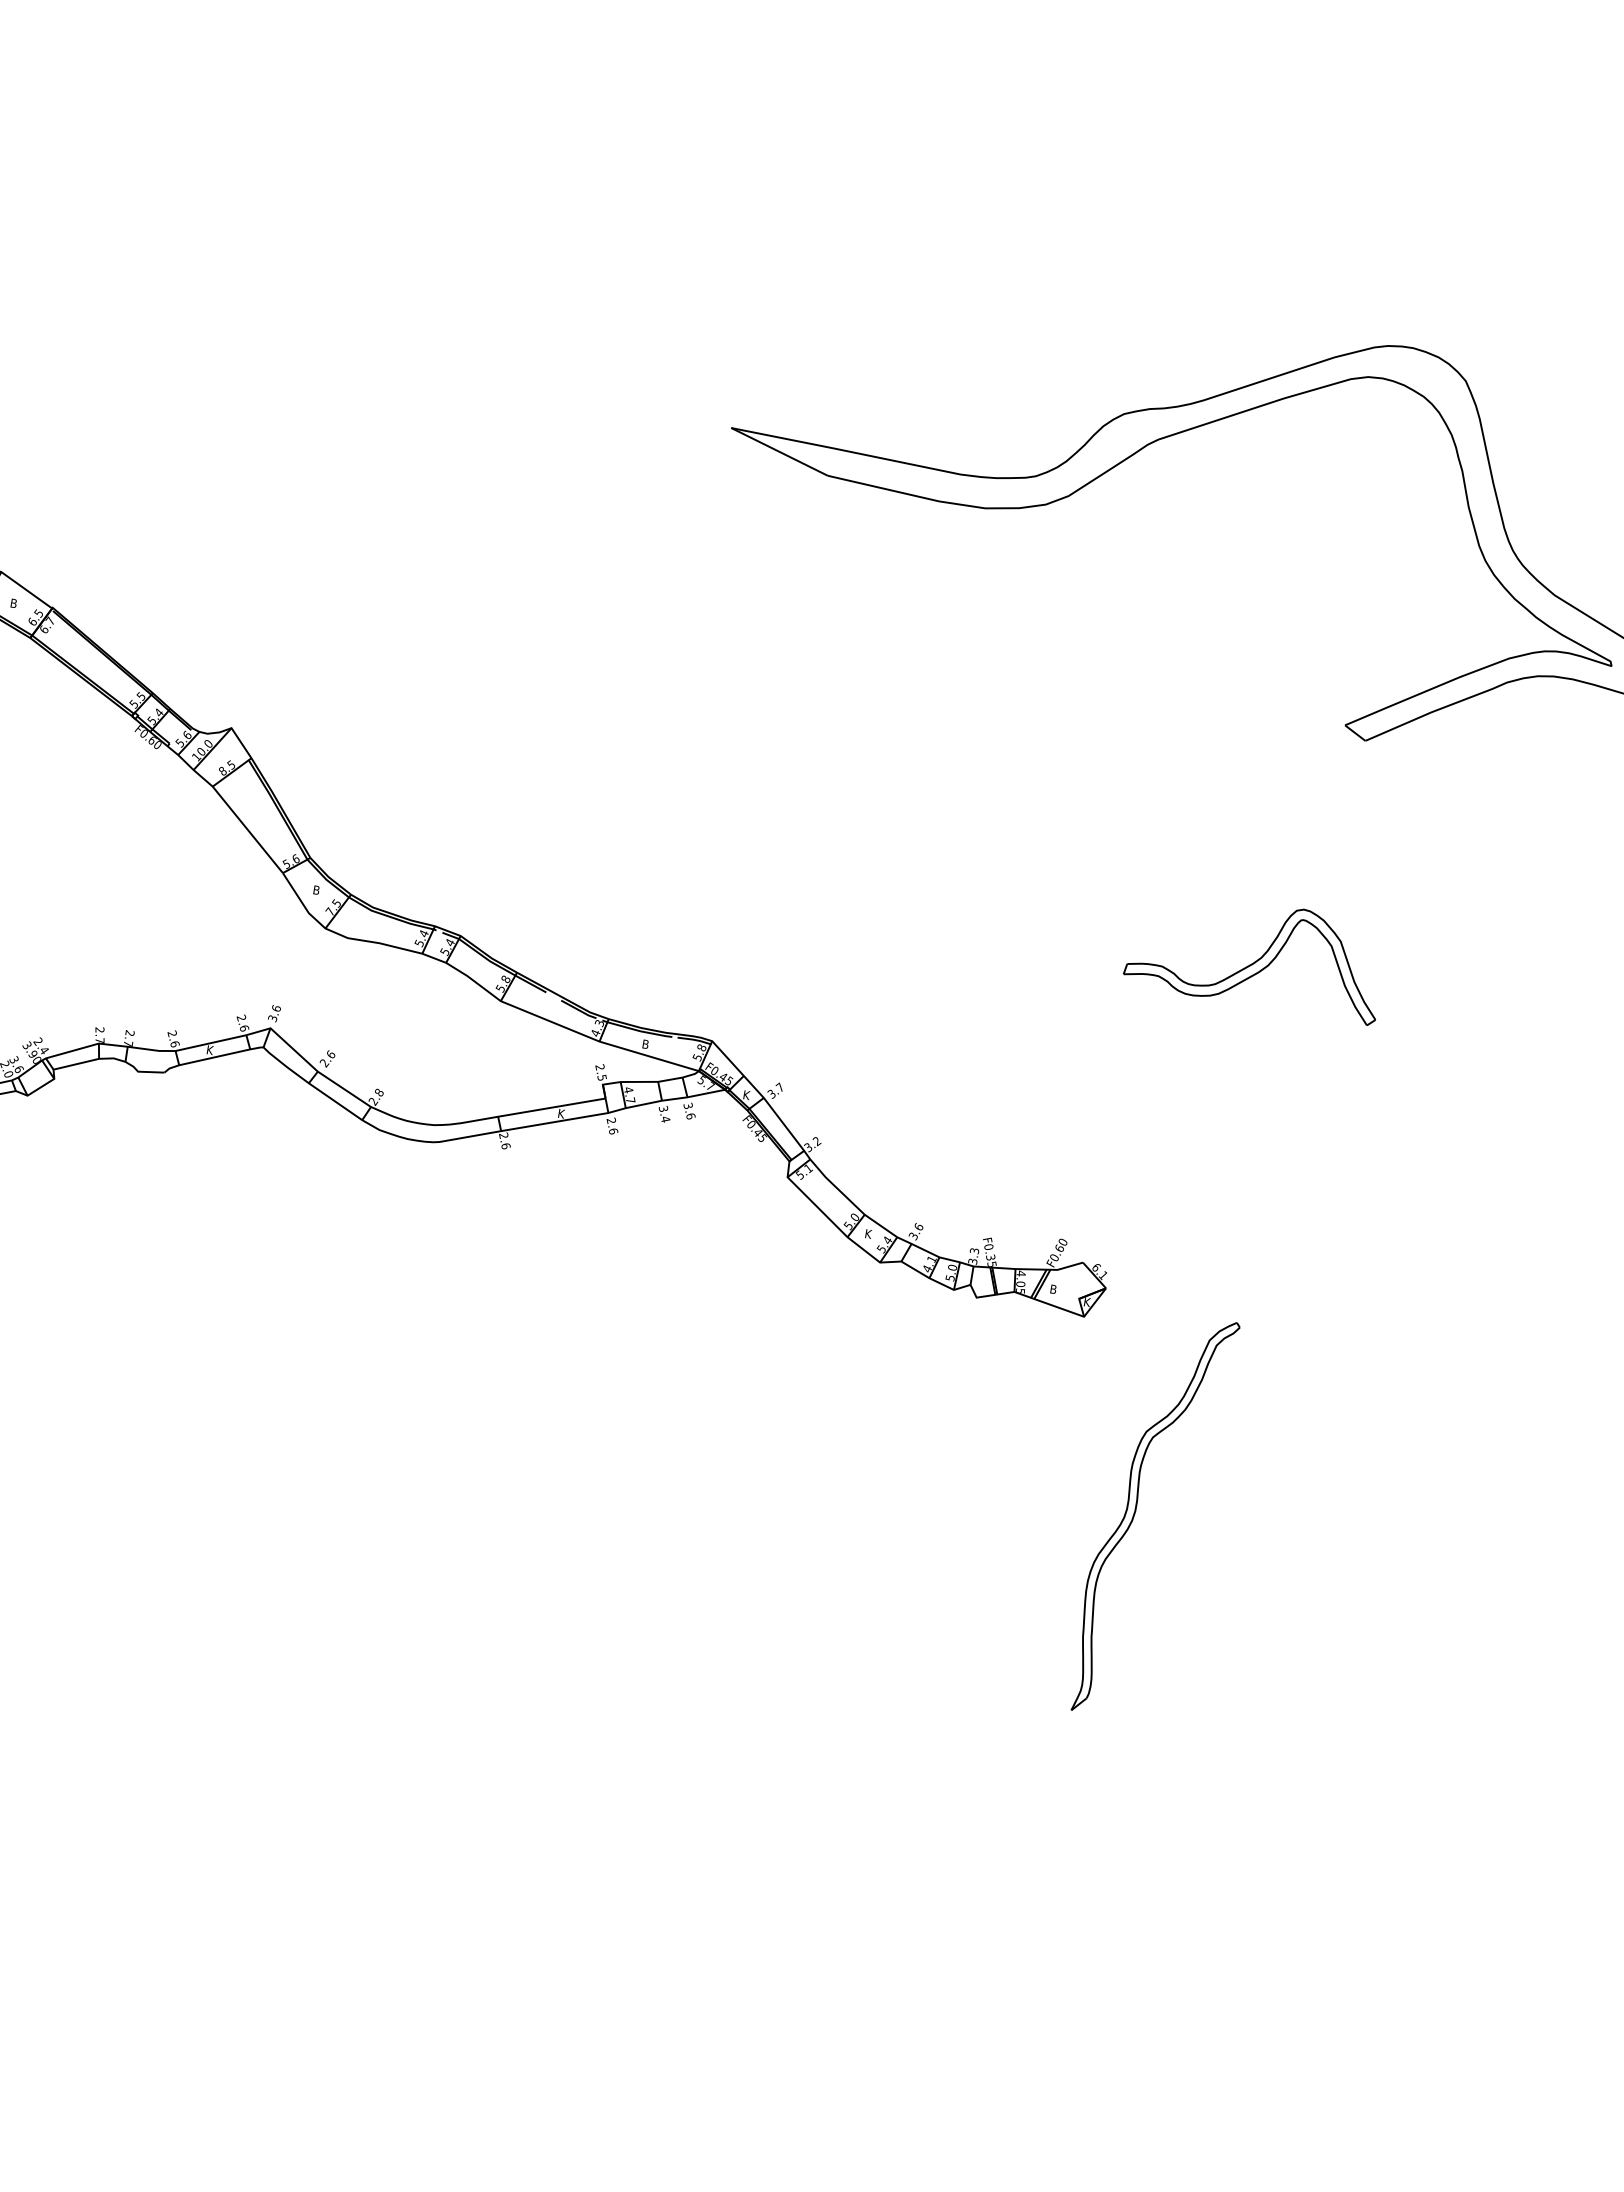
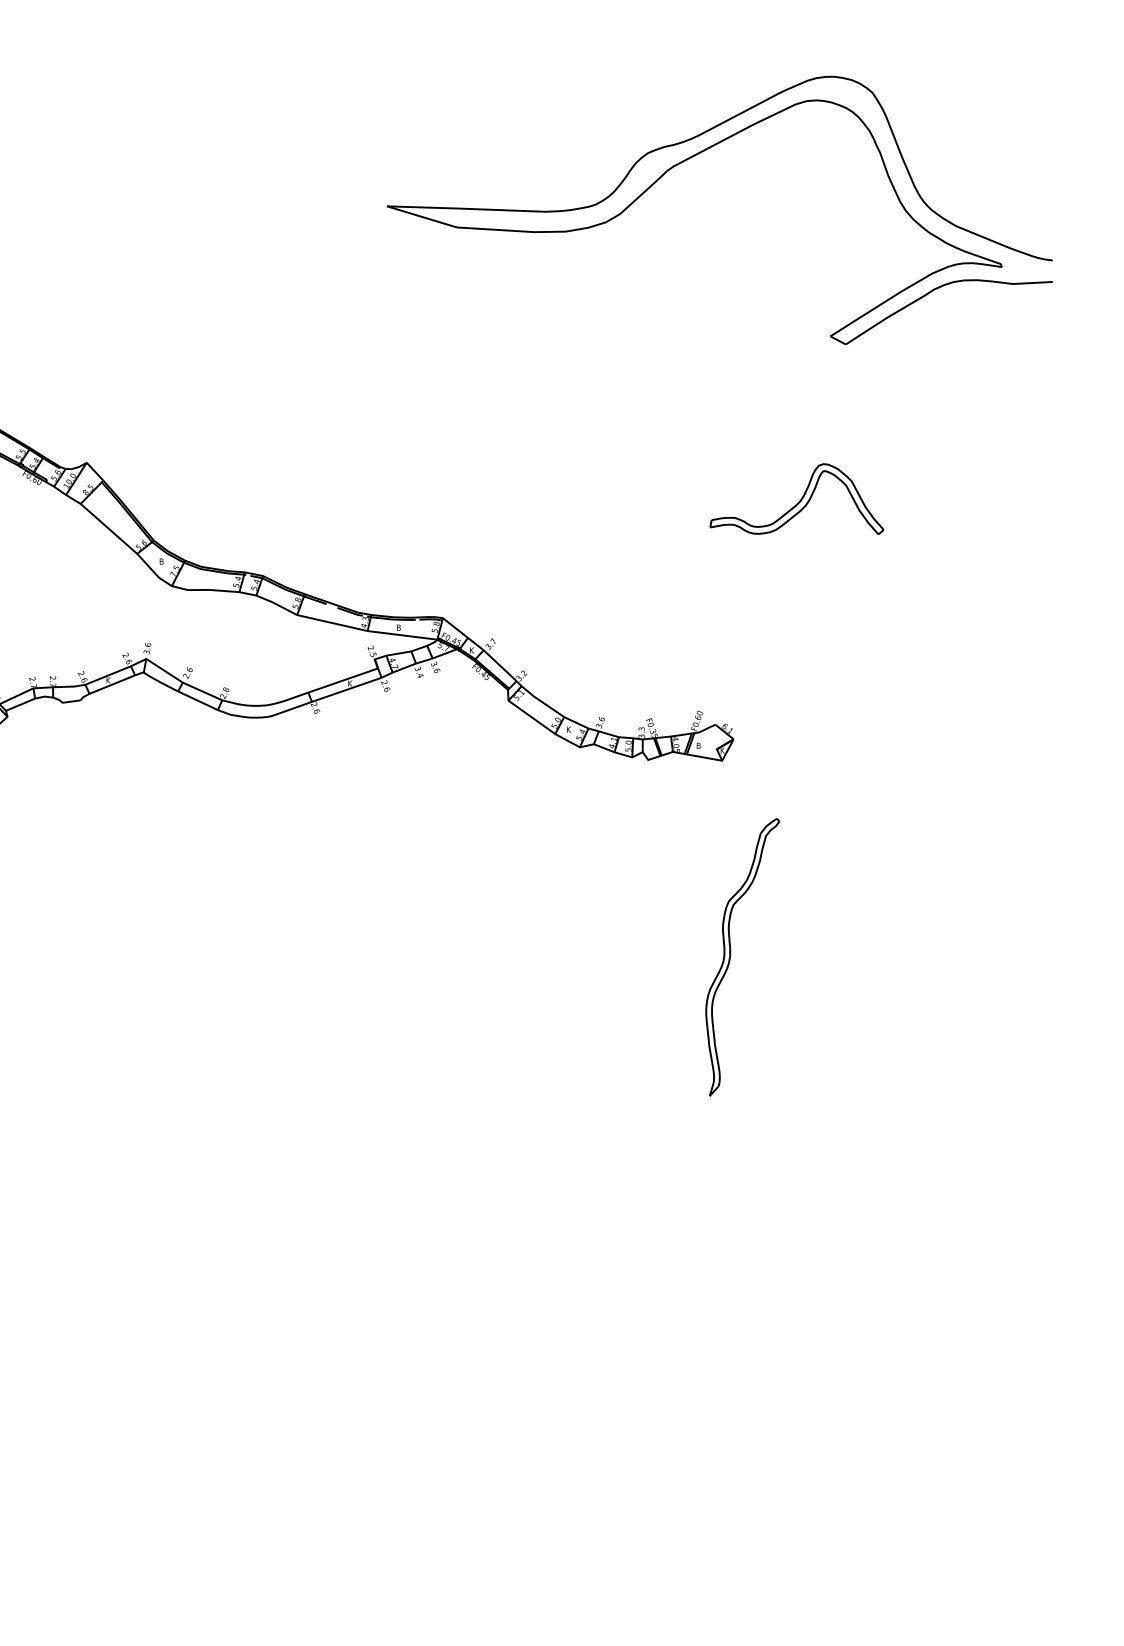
part: (1137, 1510) -> (731, 955), moved

